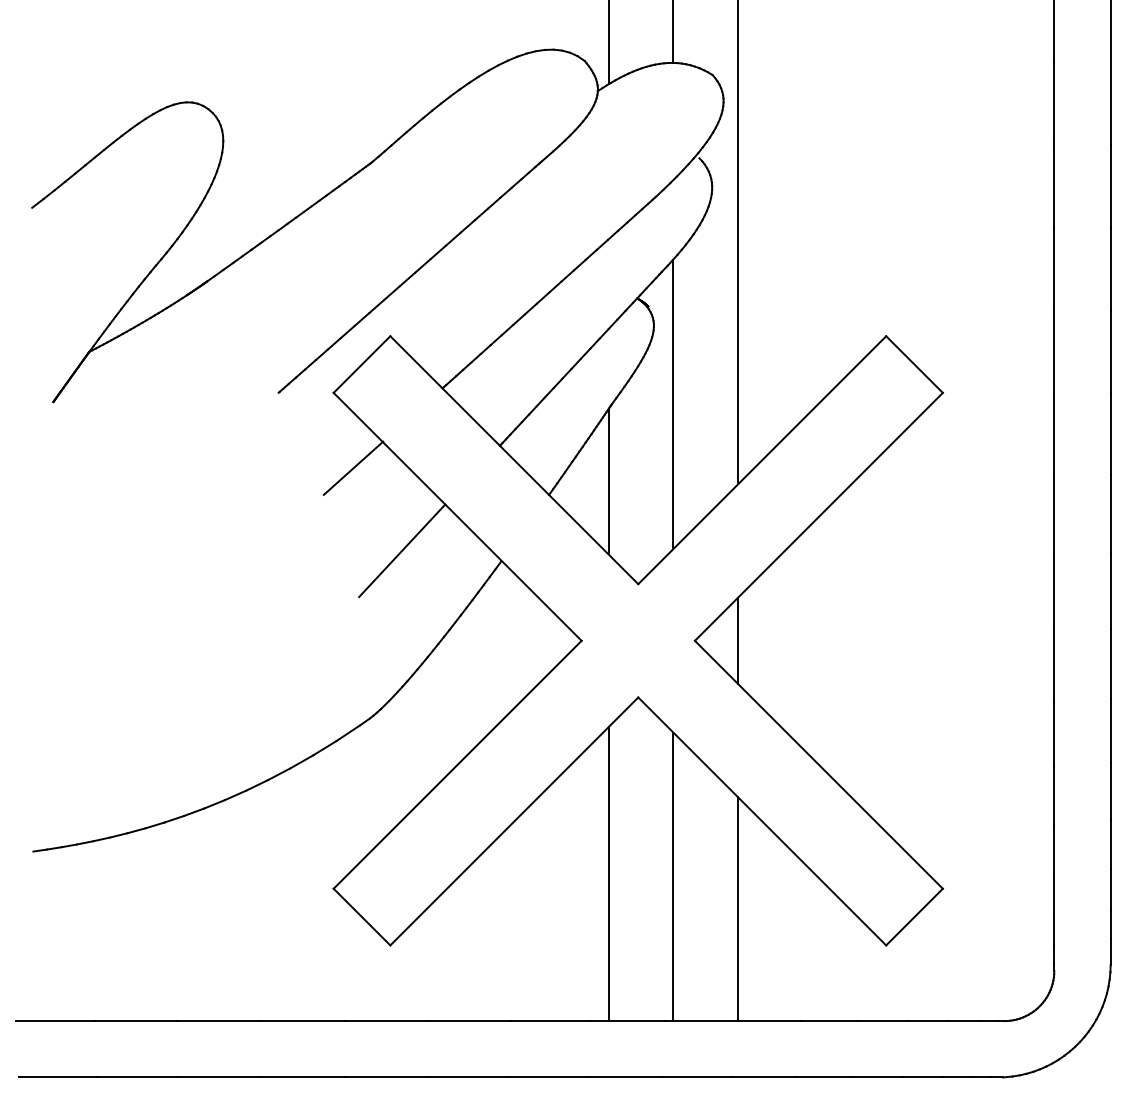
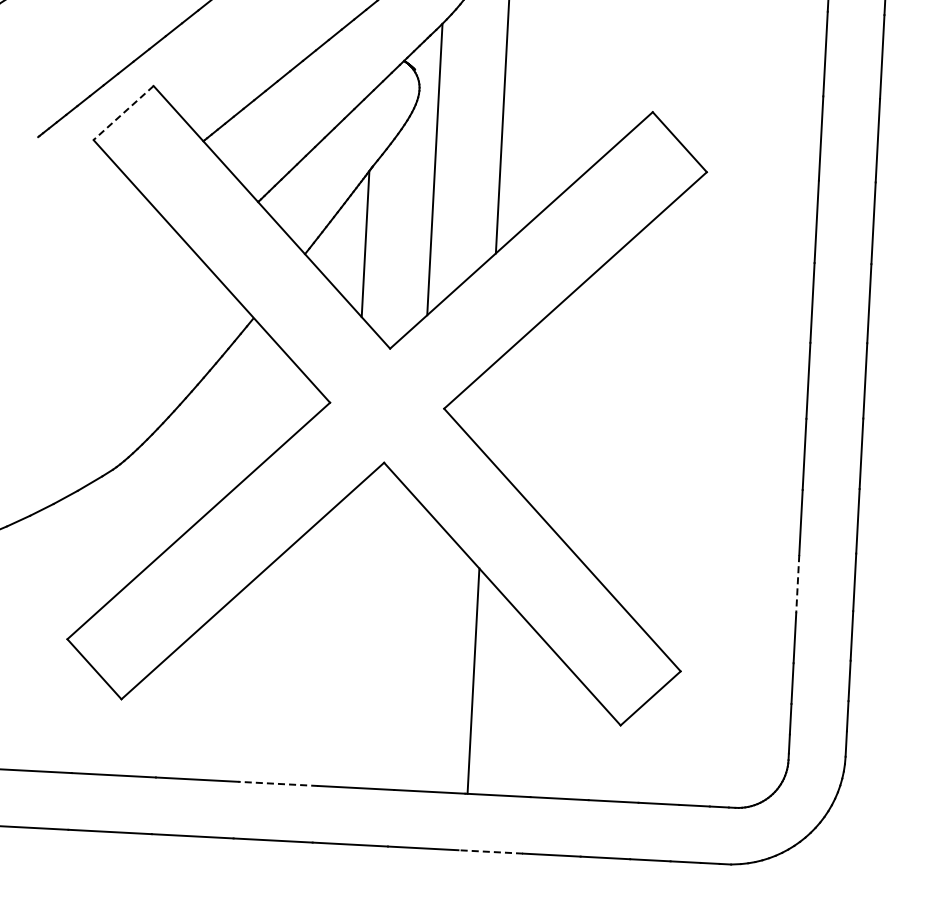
line: (361, 364) -> (123, 112), solid -> dashed
line: (353, 467) -> (109, 216), removed
line: (402, 550) -> (154, 302), removed
line: (738, 640) -> (488, 410), removed
line: (1054, 796) -> (797, 584), solid -> dashed
line: (608, 874) -> (344, 639), removed
line: (673, 876) -> (410, 644), removed
line: (550, 1021) -> (278, 784), solid -> dashed
line: (763, 1077) -> (490, 851), solid -> dashed

